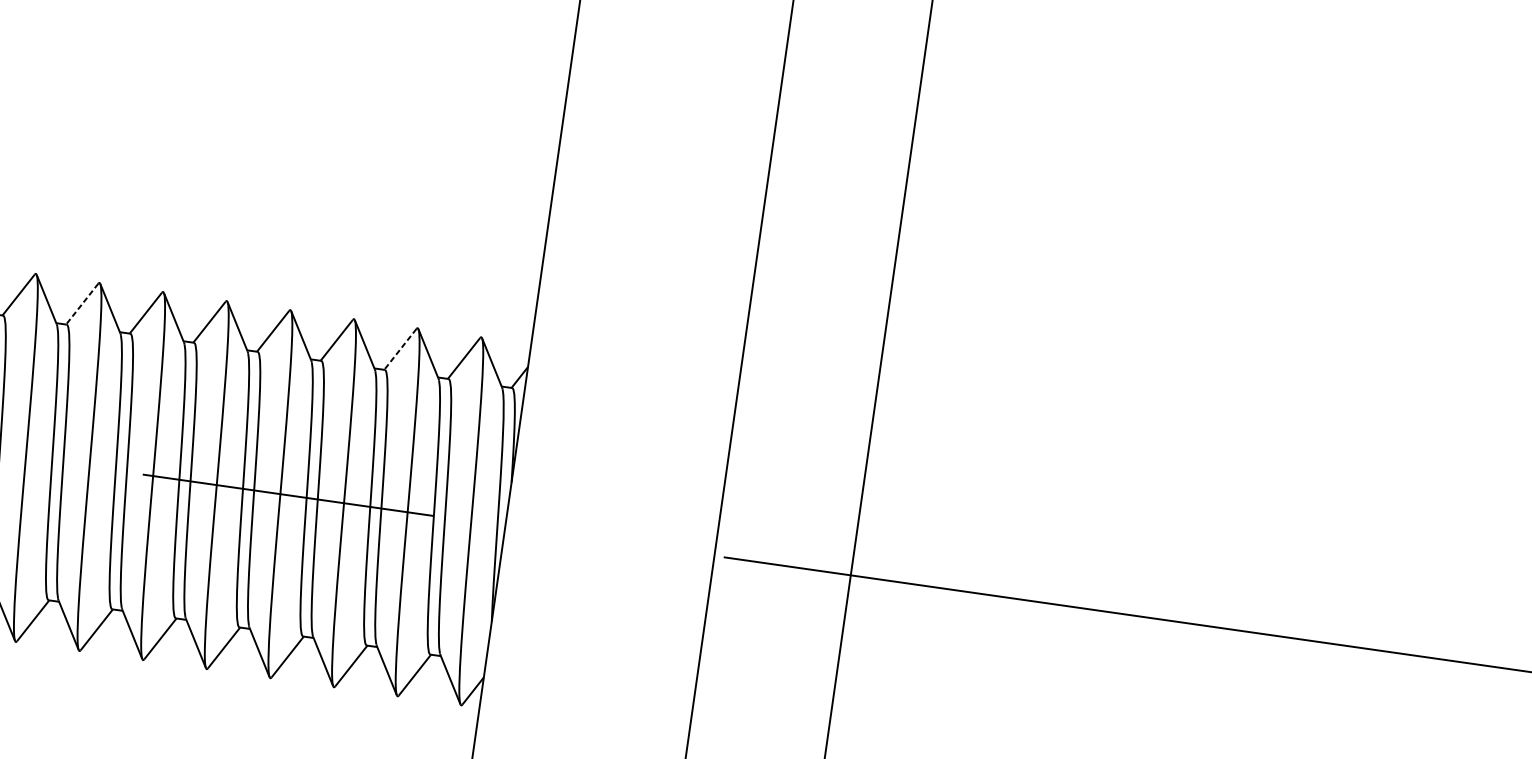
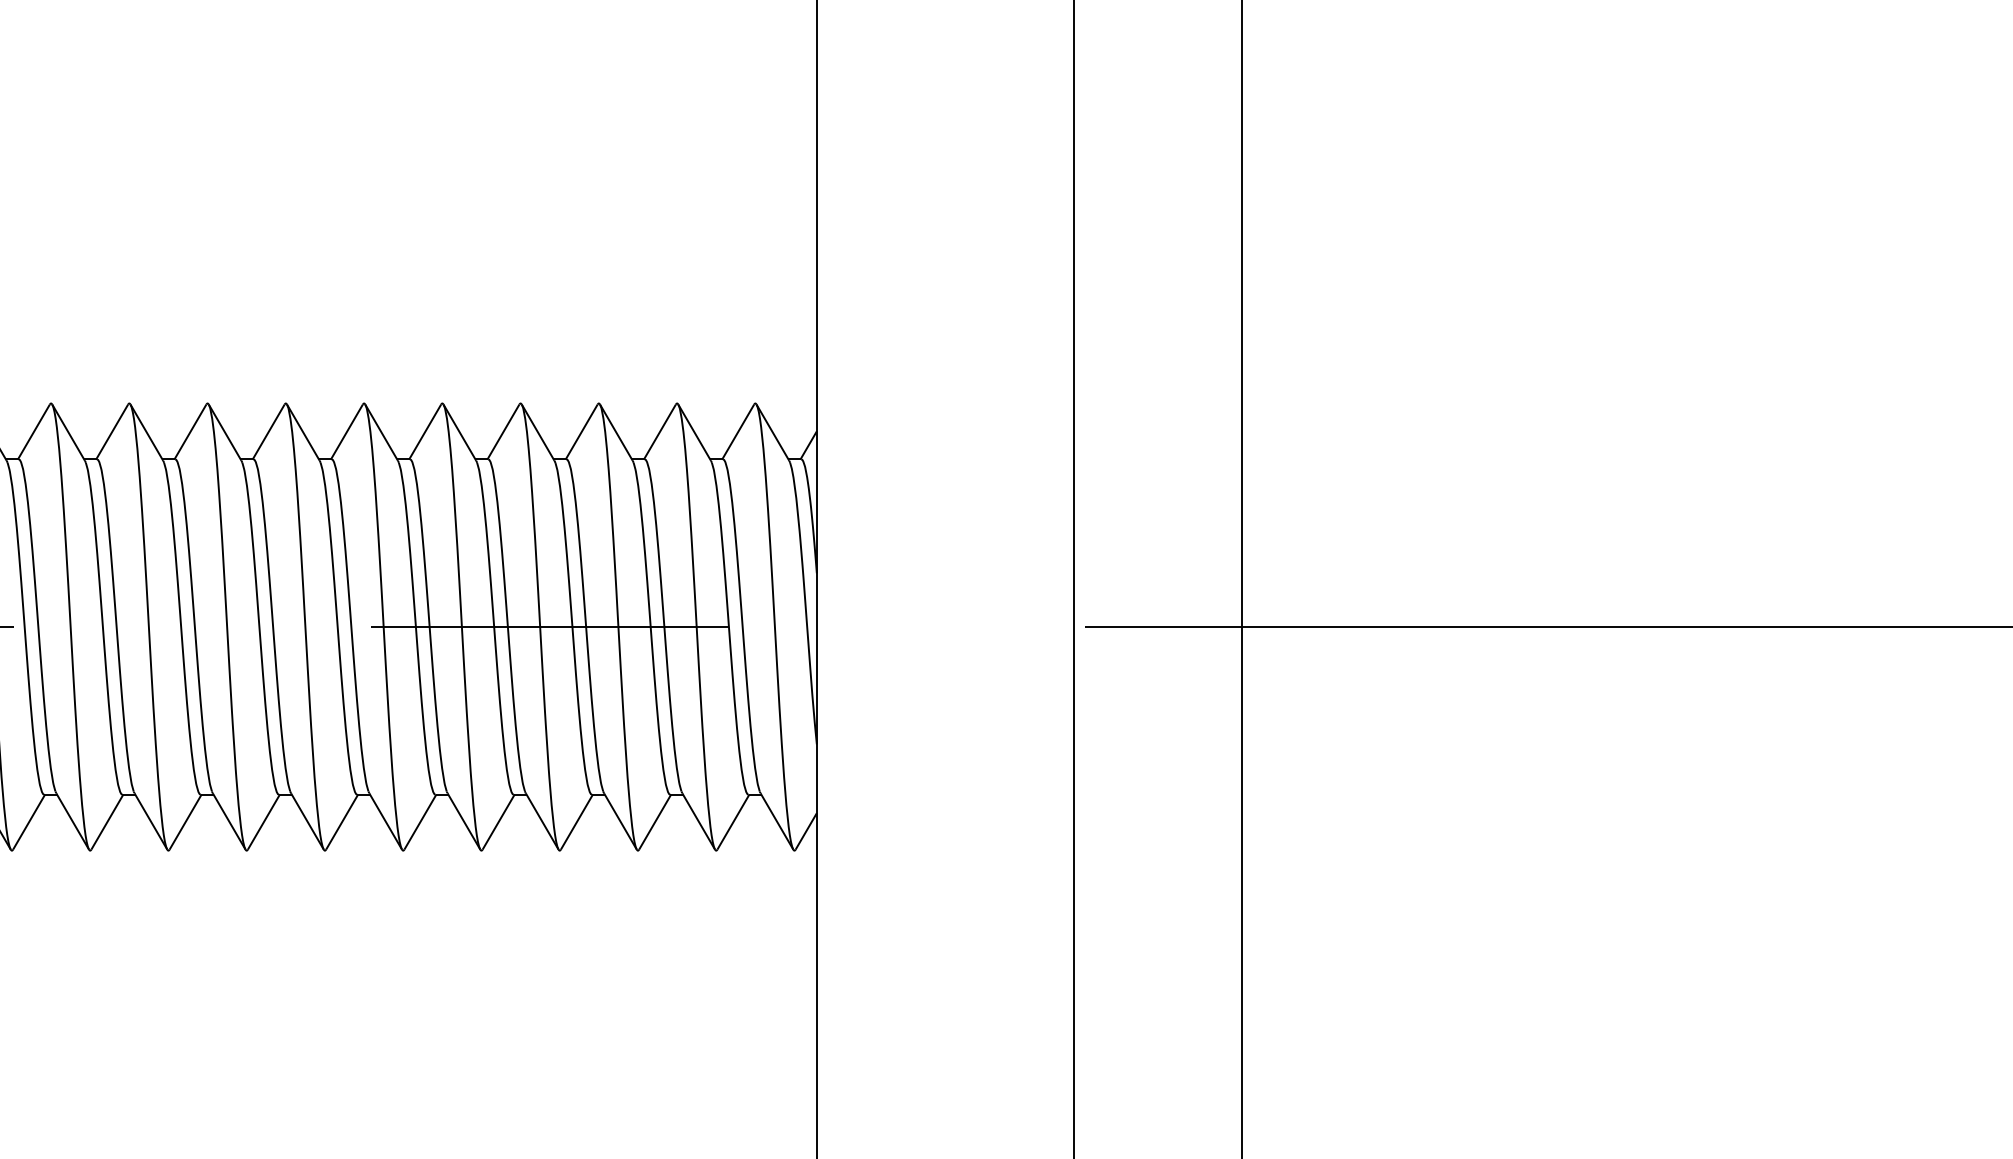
line: (82, 303) -> (268, 431), dashed -> solid
line: (400, 348) -> (659, 431), dashed -> solid

